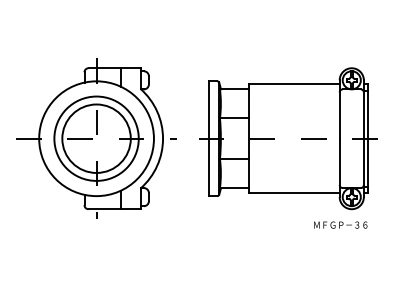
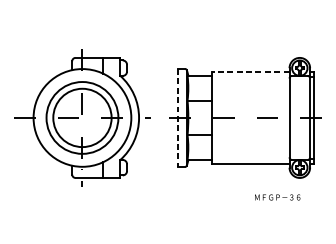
line: (293, 84) -> (250, 71), solid -> dashed
line: (208, 139) -> (177, 118), solid -> dashed
text: (340, 224) -> (277, 196), moved

